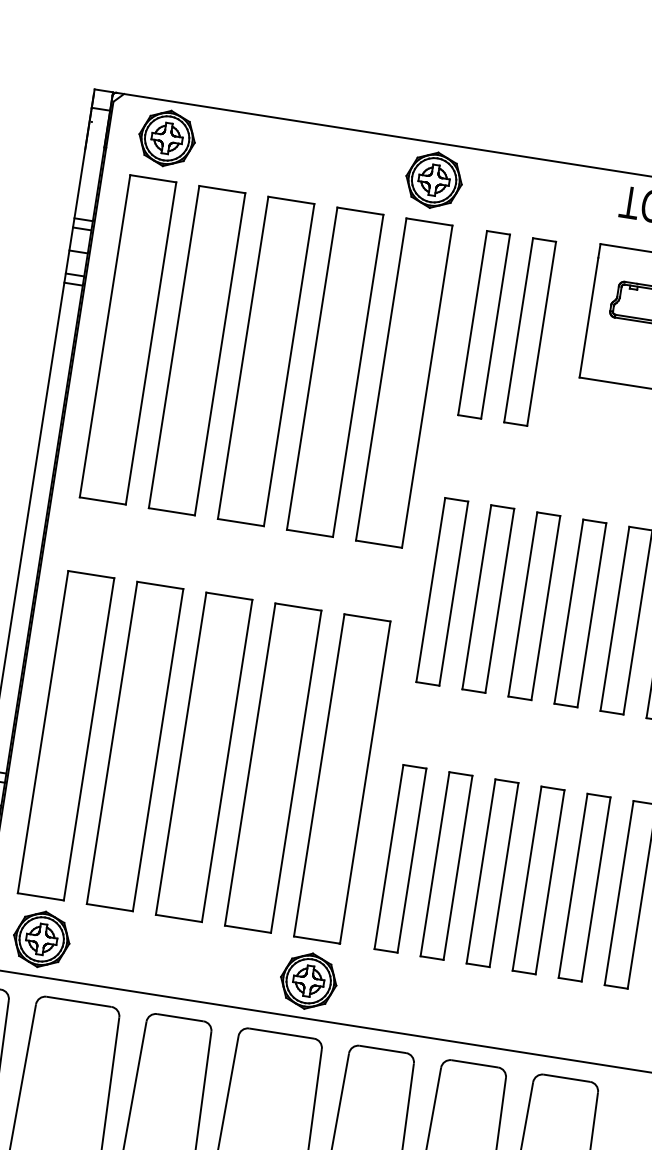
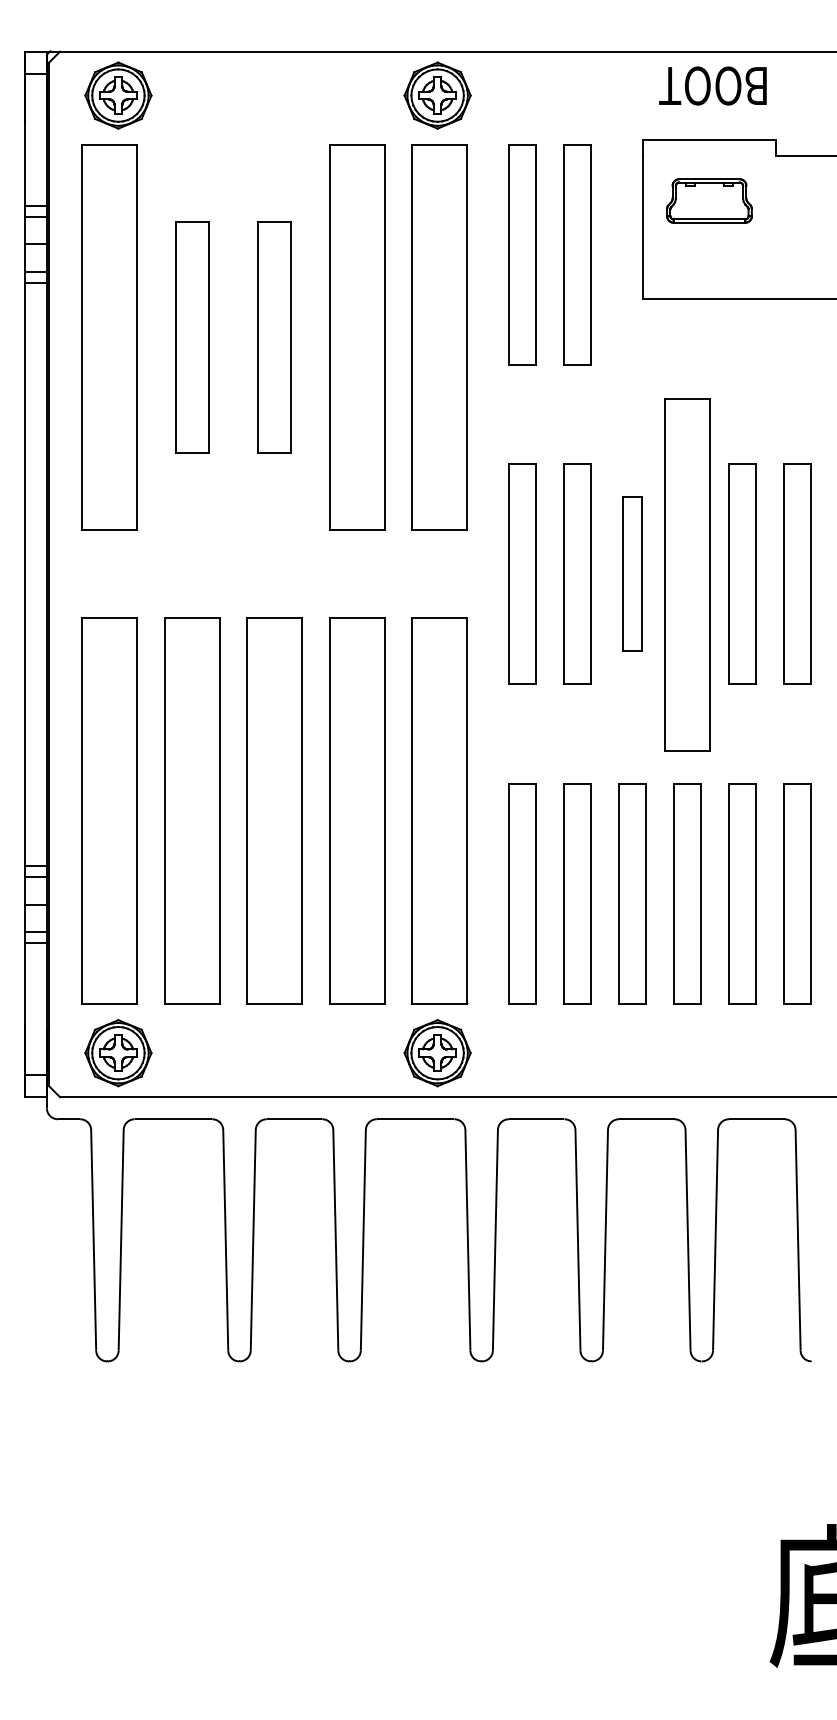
part: (197, 350) -> (192, 337), size x0.6
part: (265, 361) -> (274, 337), size x0.6
part: (534, 605) -> (632, 573), size x0.7
part: (580, 612) -> (687, 573), size x1.6

